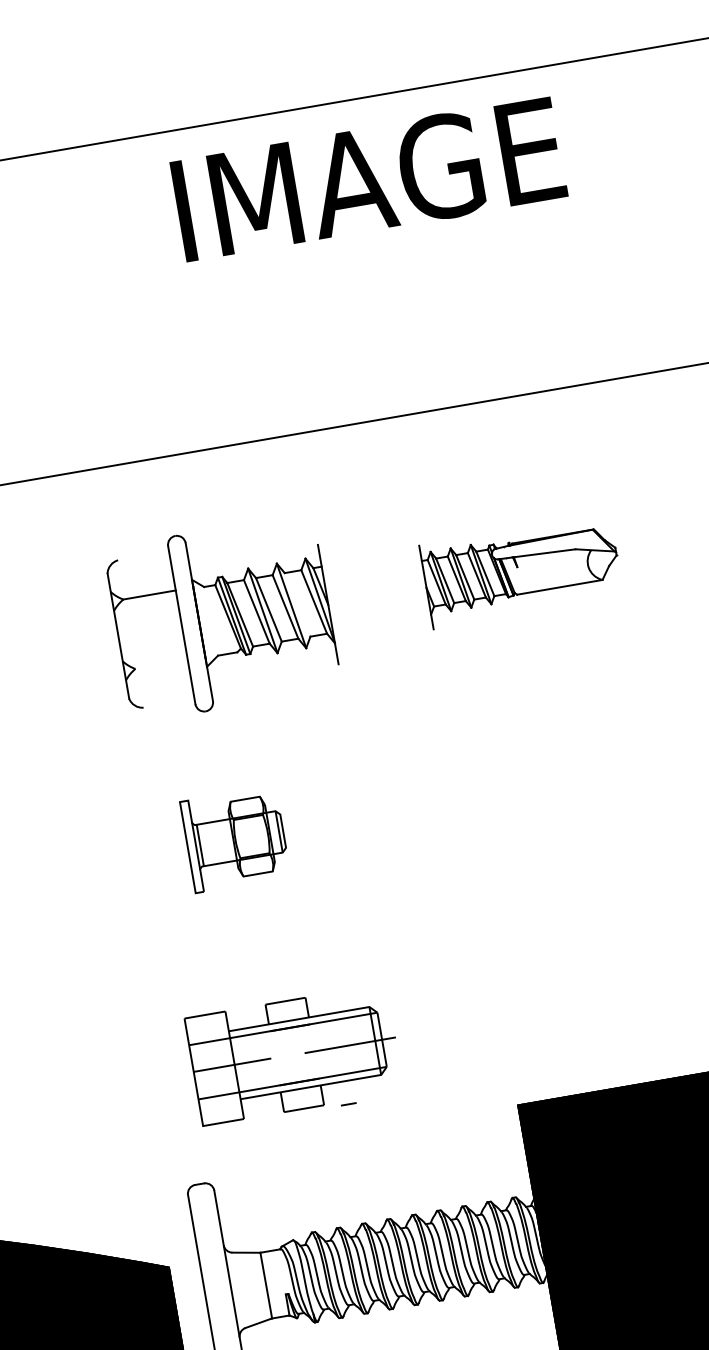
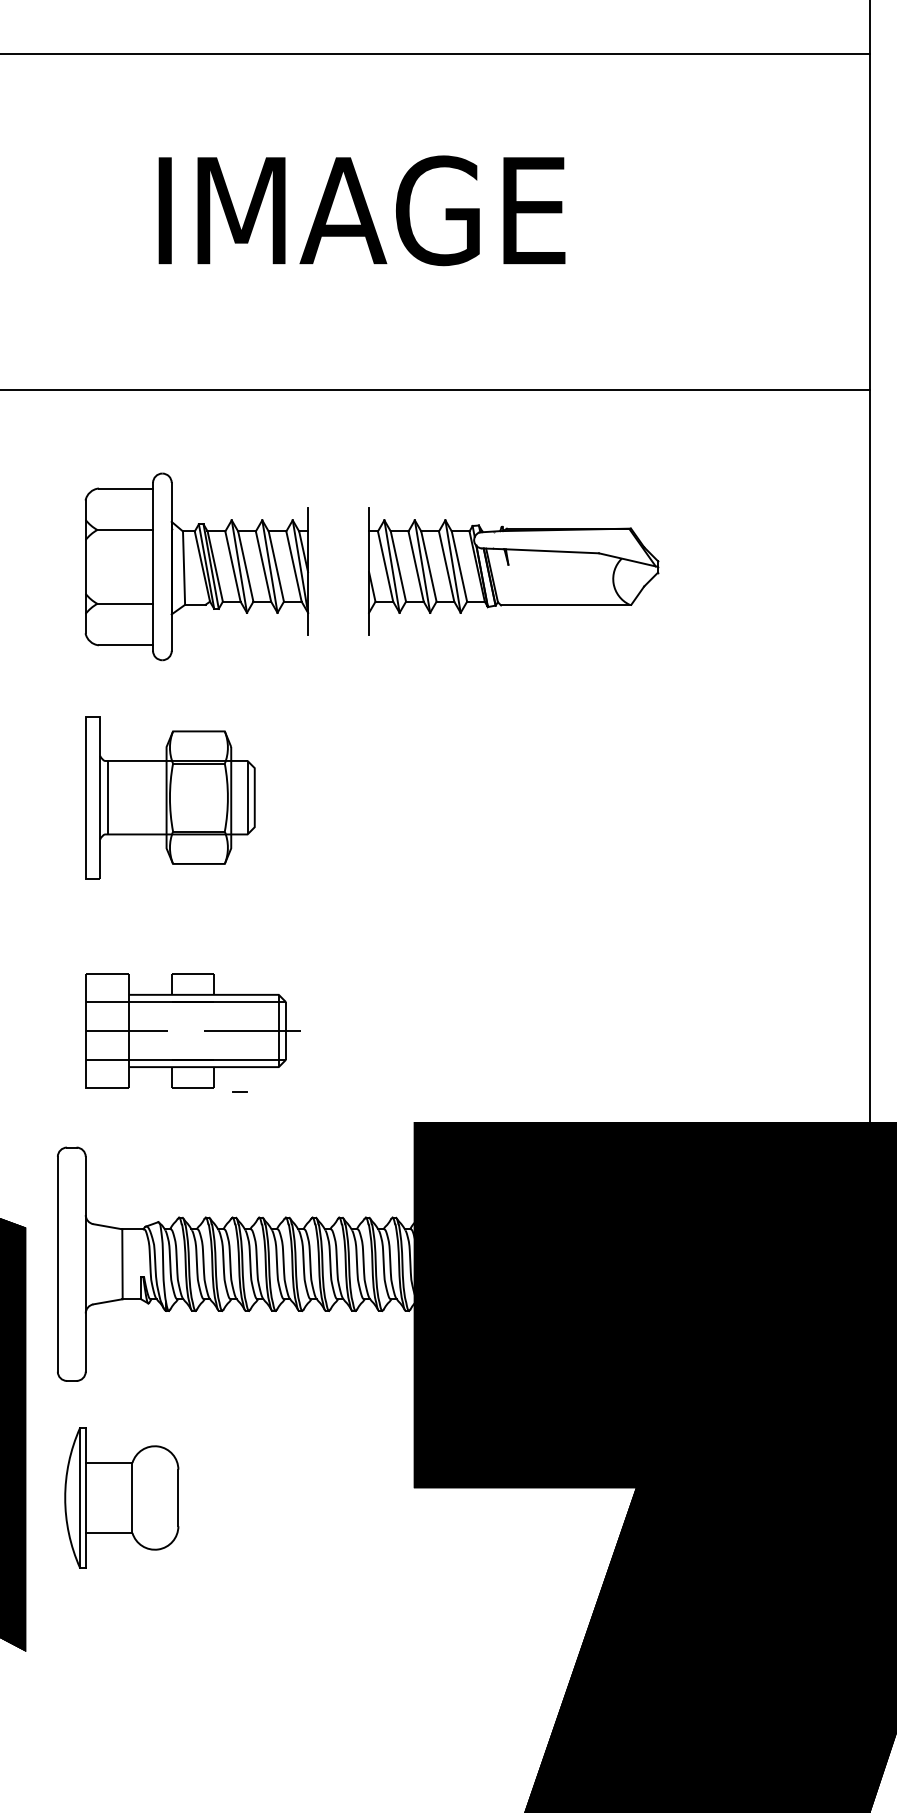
text: (368, 179) -> (361, 210), moved
line: (143, 555) -> (125, 488), added
part: (521, 571) -> (513, 571), size x1.43
line: (296, 604) -> (275, 566), added
line: (211, 620) -> (184, 567), added
line: (161, 664) -> (125, 603), added
line: (168, 703) -> (125, 645), added
part: (235, 839) -> (170, 797), size x1.67

